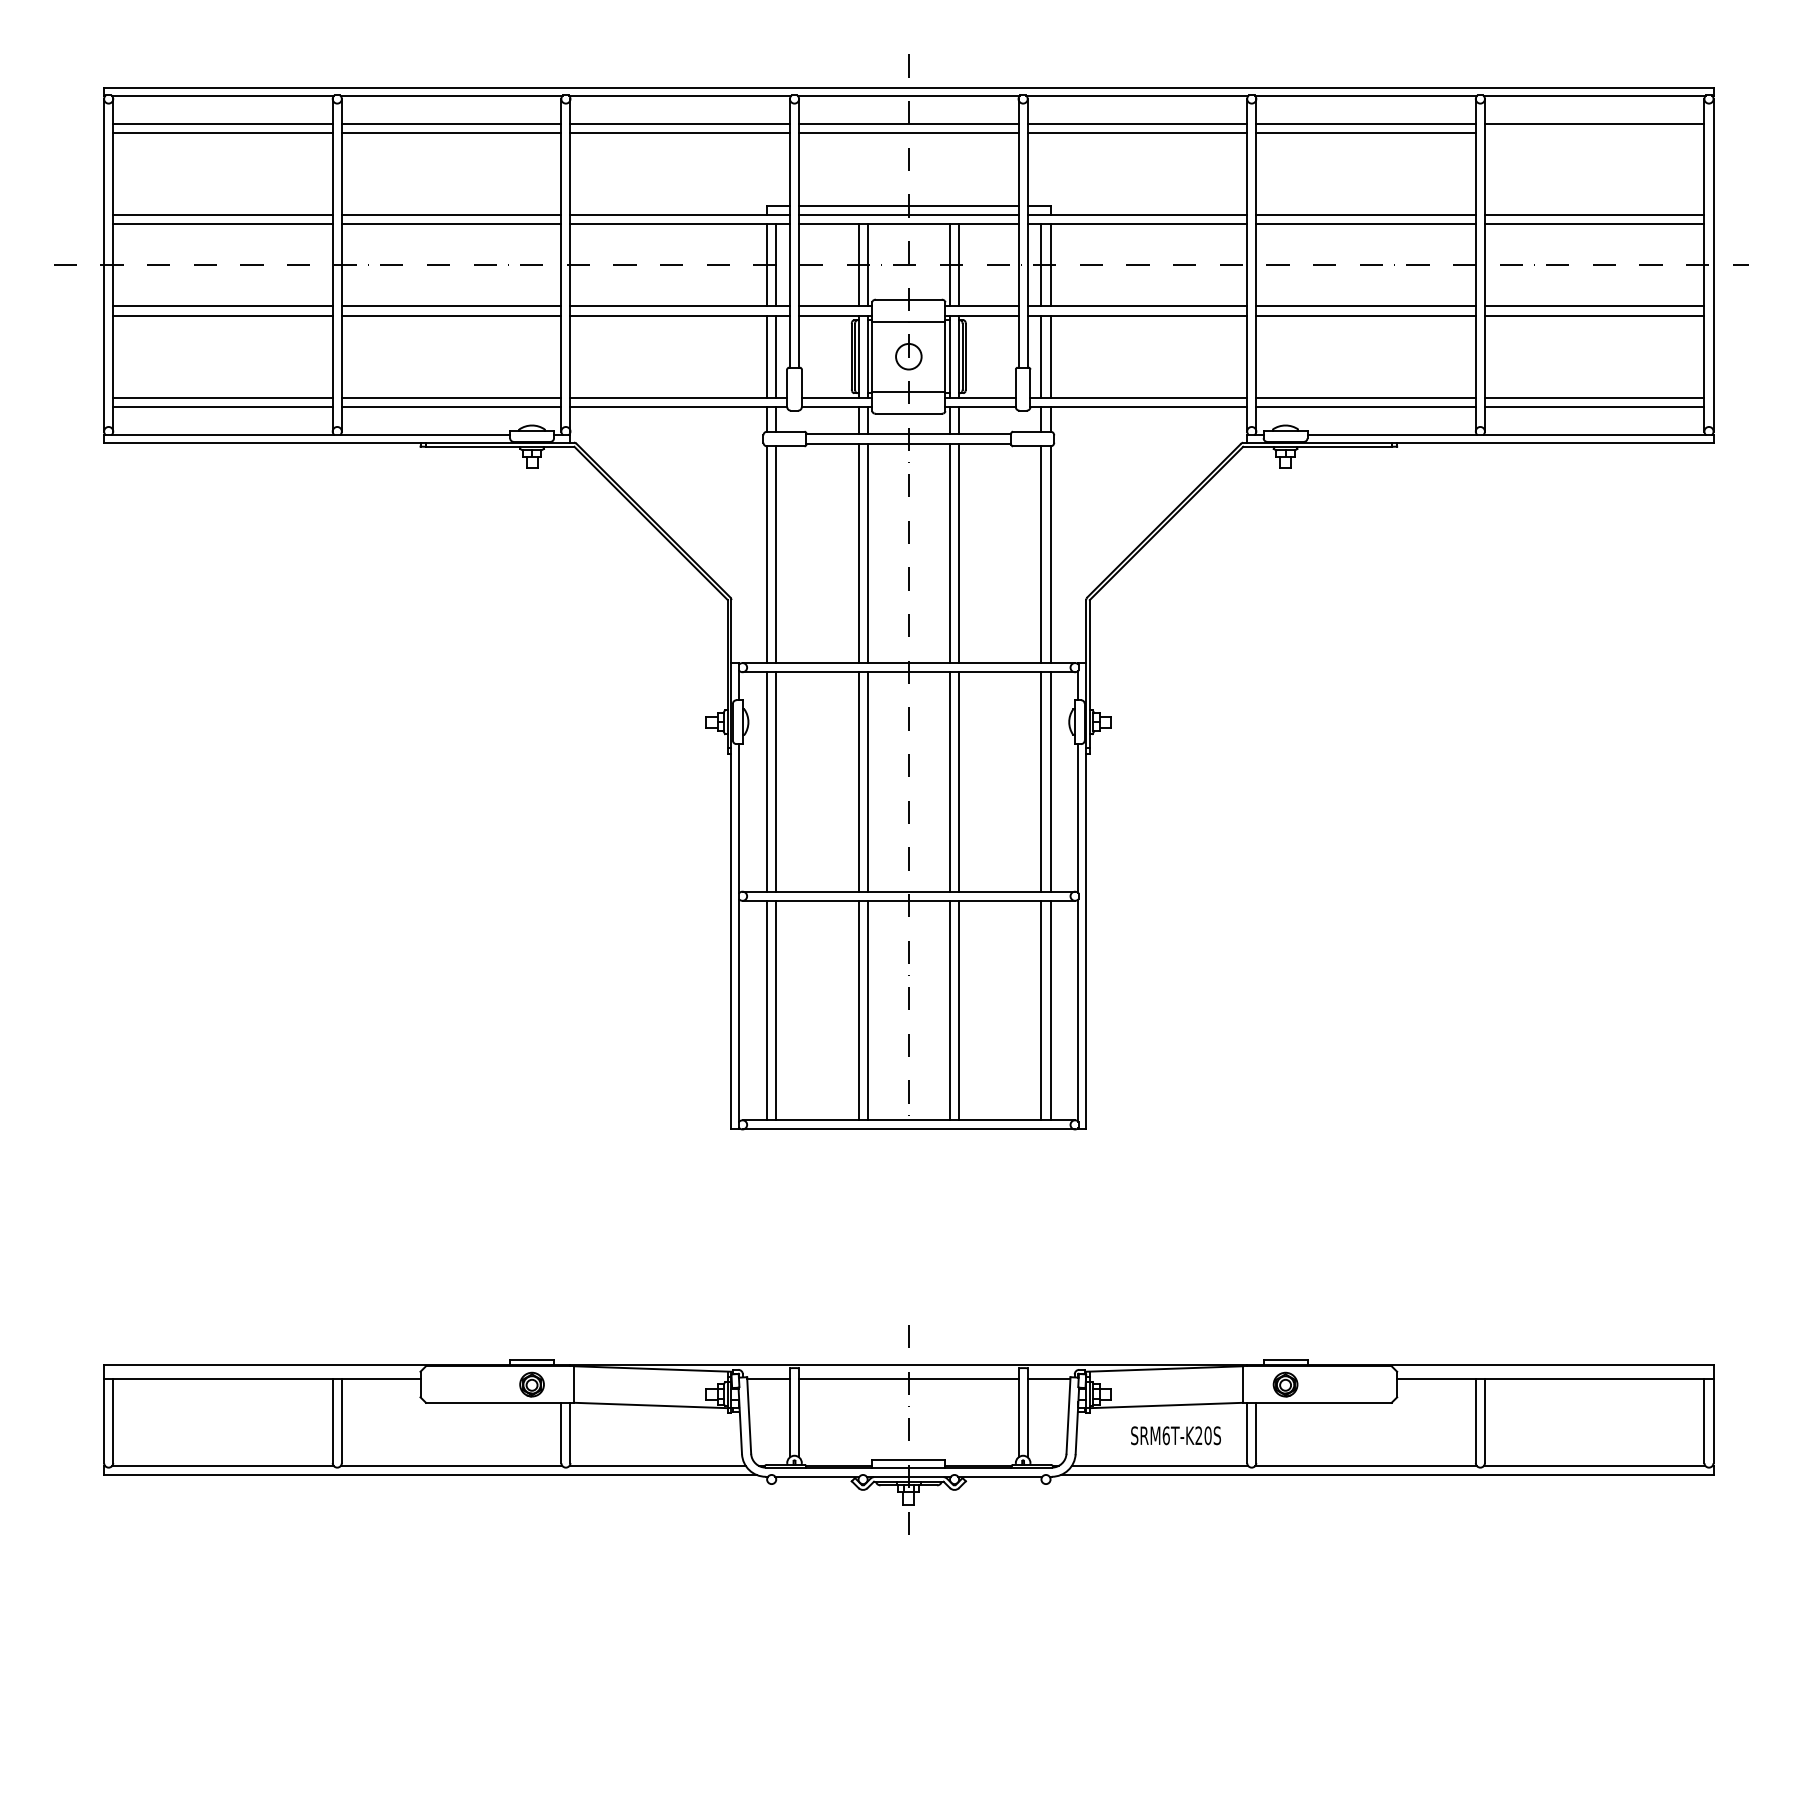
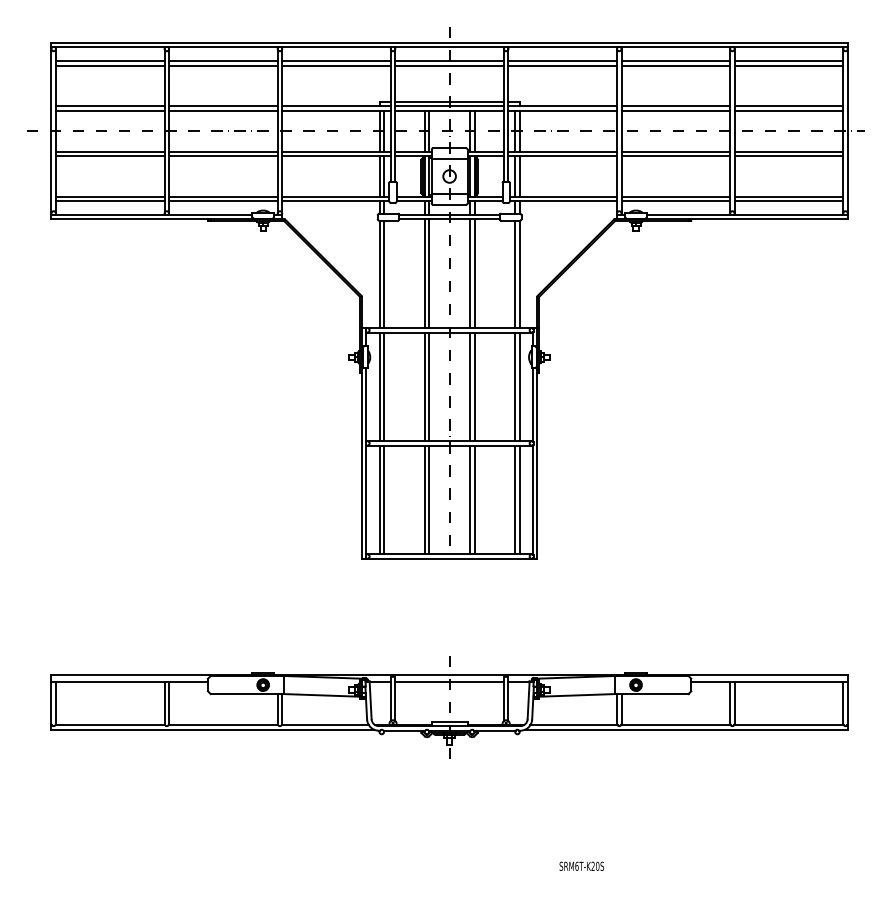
line: (1593, 132) -> (788, 65), added
text: (1175, 1433) -> (581, 865), moved

